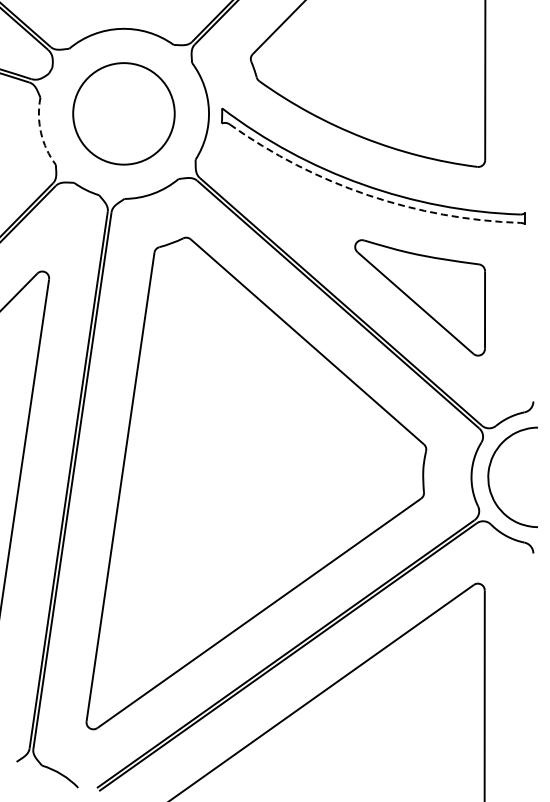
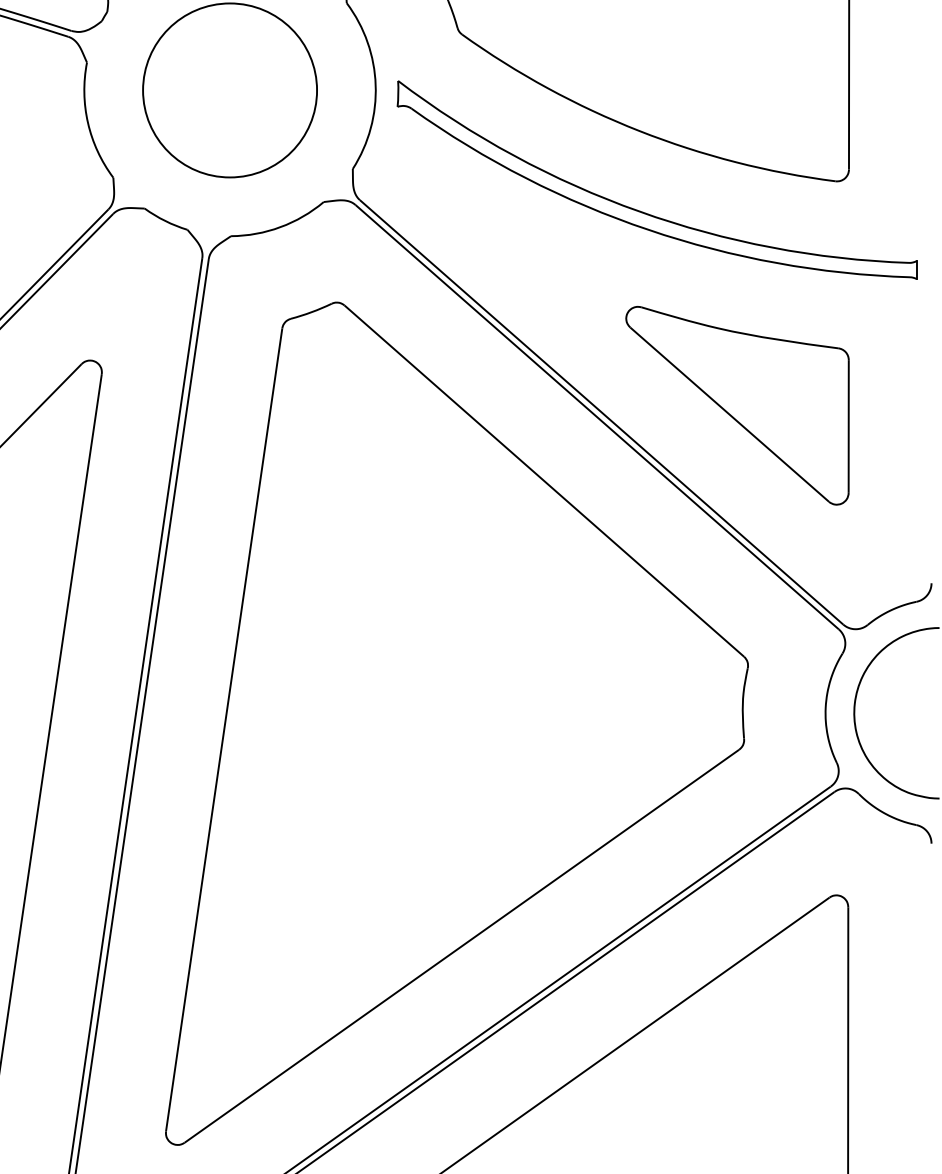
arc: (41, 132) -> (88, 122), dashed -> solid
arc: (368, 195) -> (649, 230), dashed -> solid

